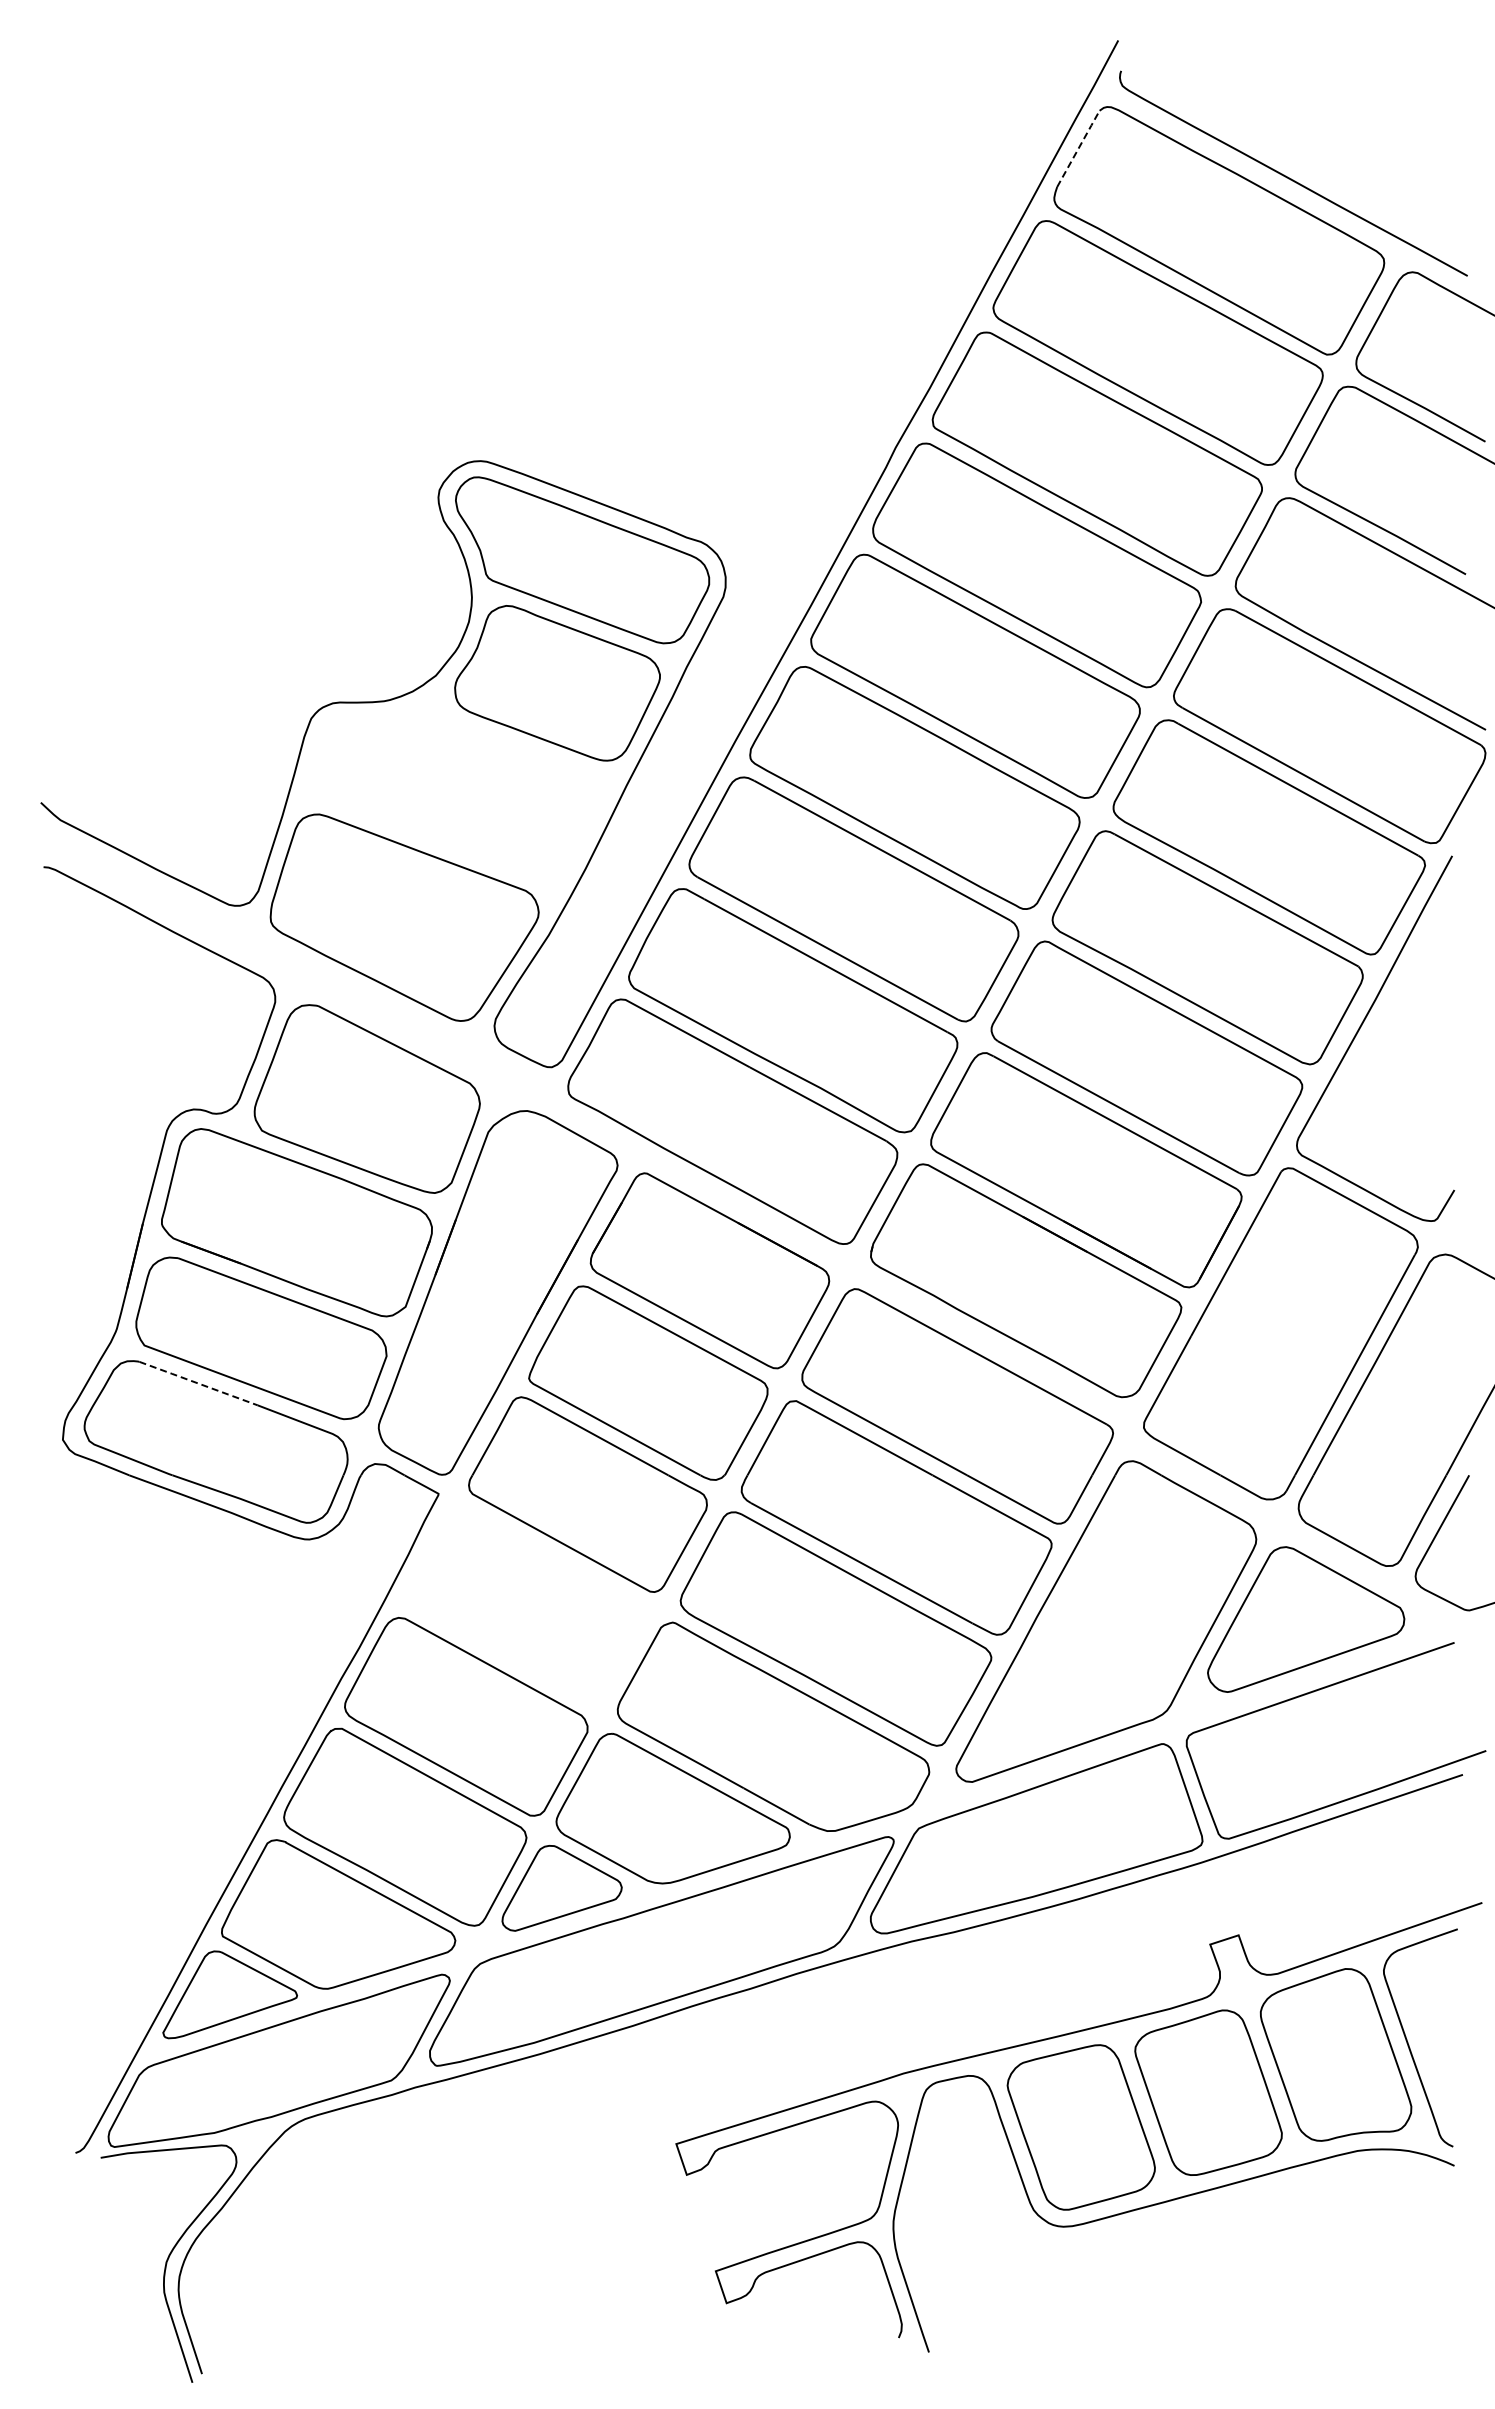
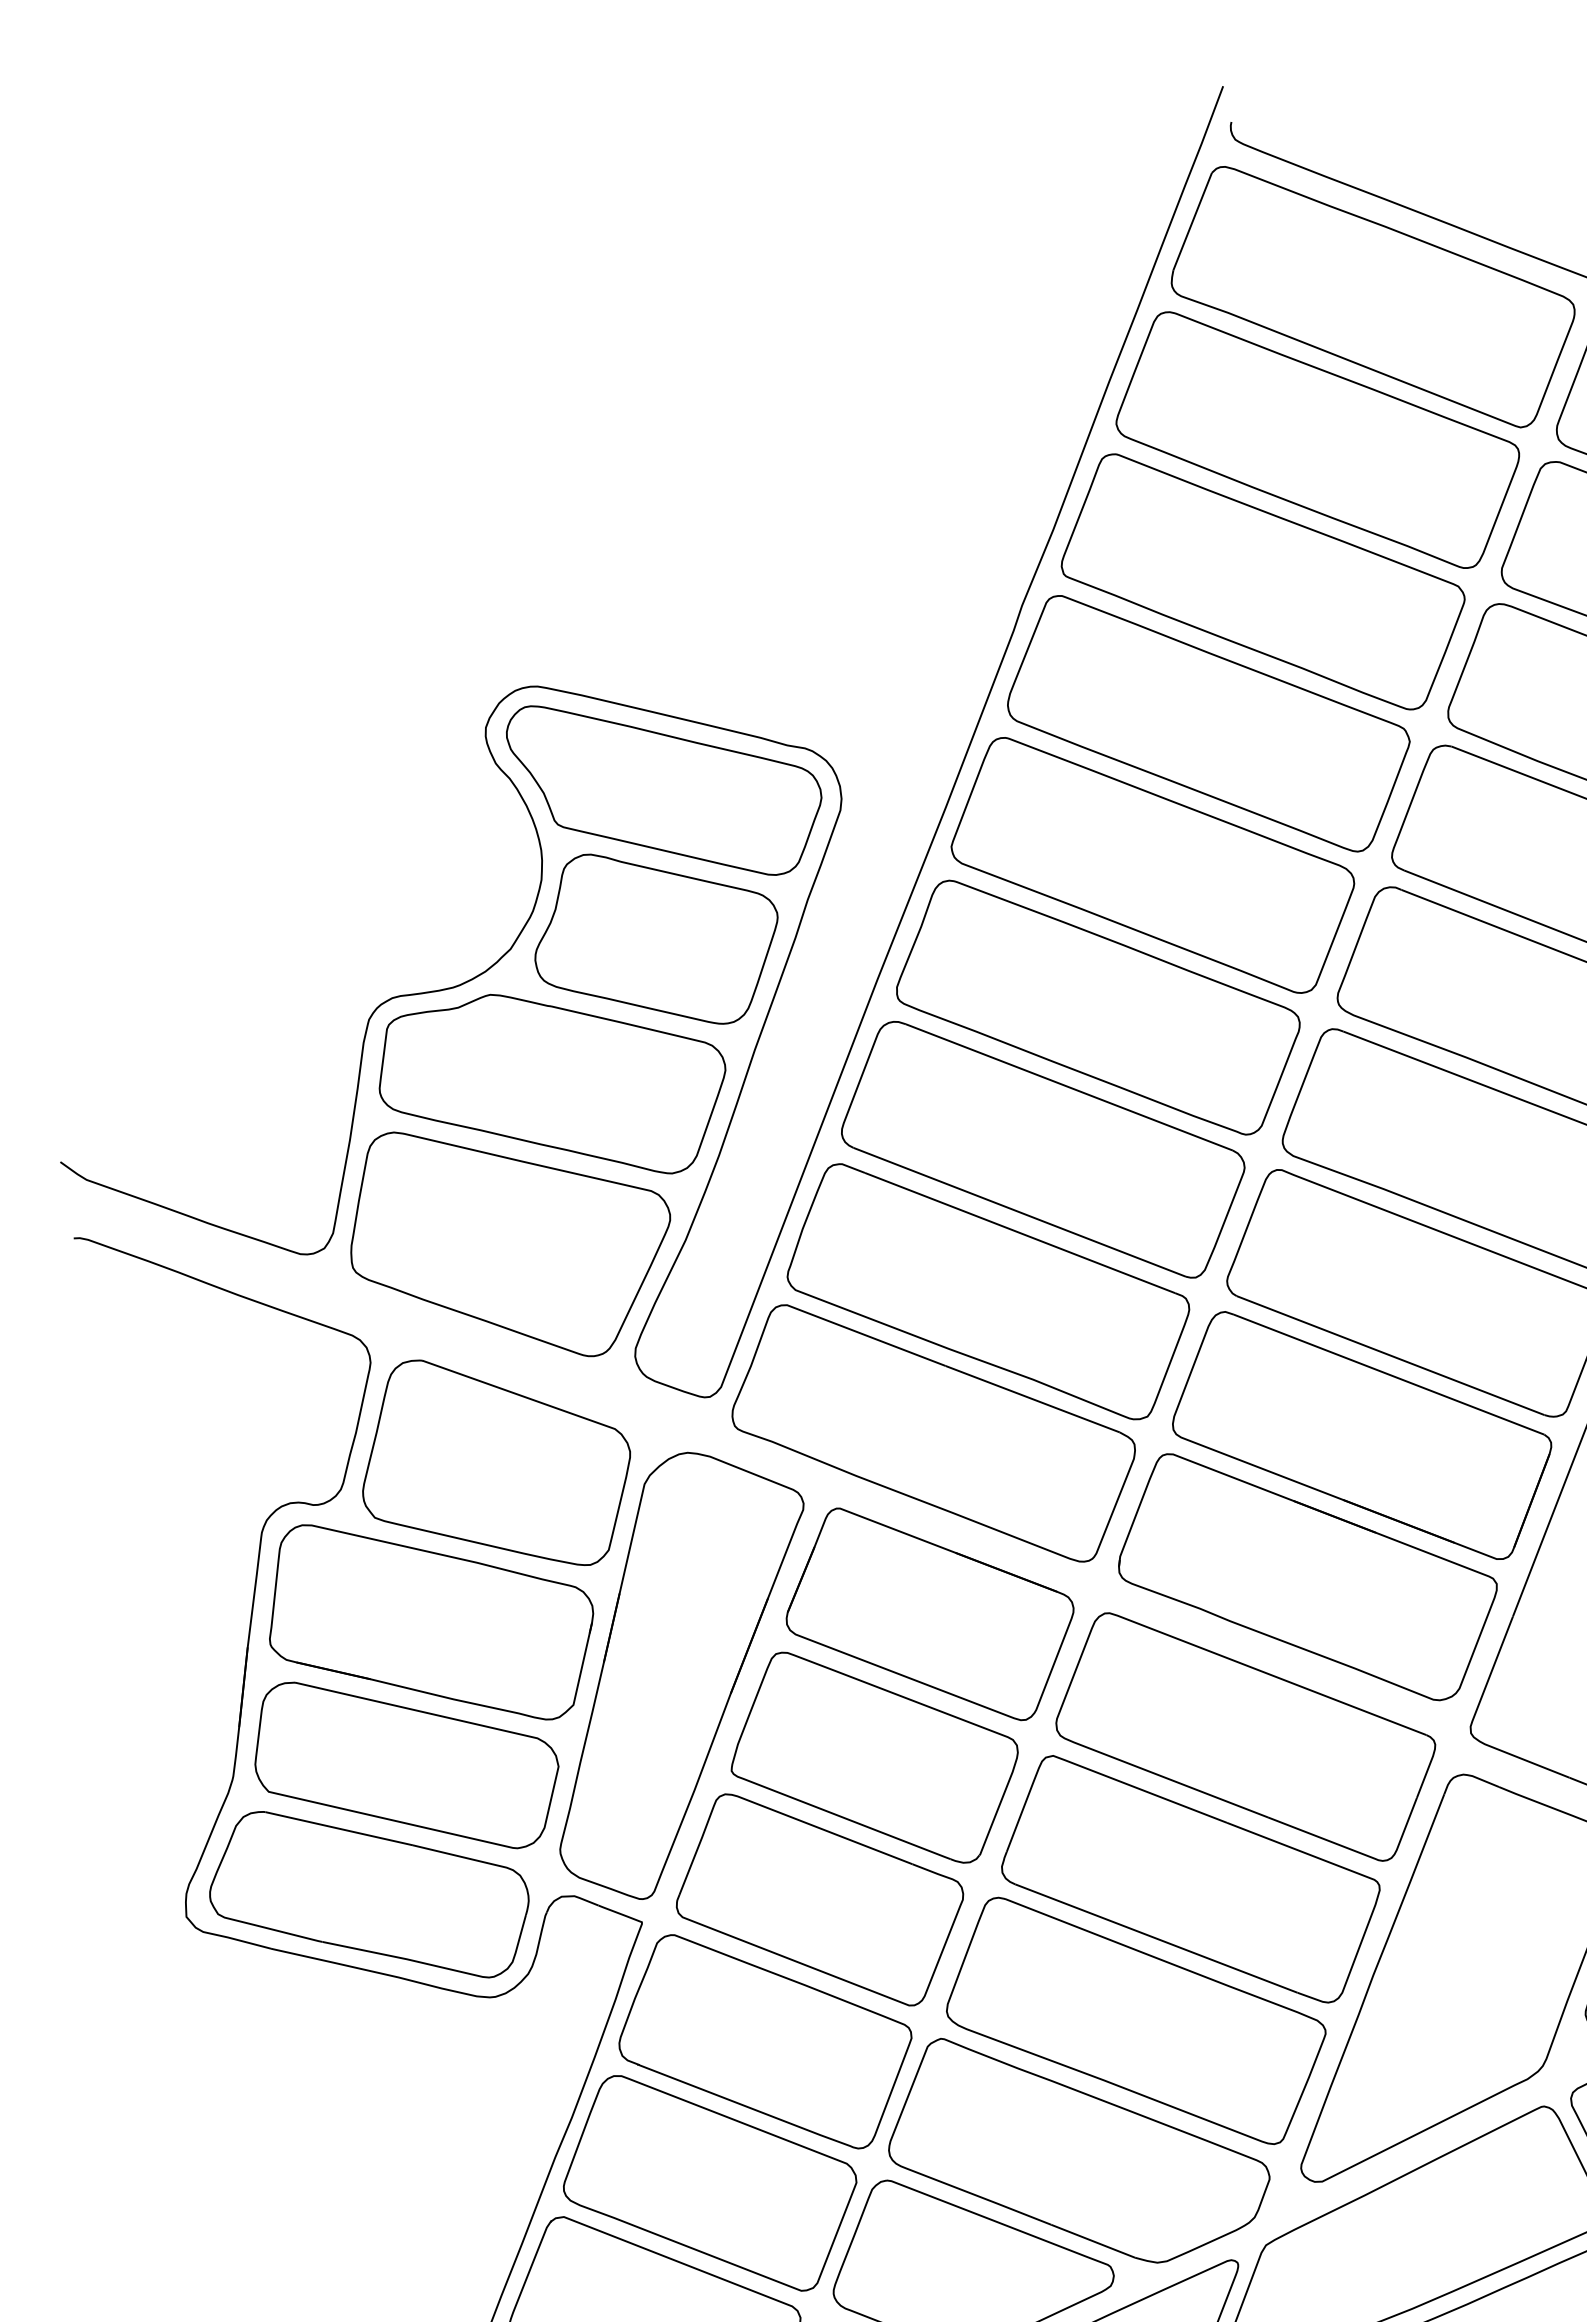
line: (1078, 148) -> (1192, 221), dashed -> solid
part: (456, 794) -> (553, 1087), added
line: (199, 1383) -> (340, 1828), dashed -> solid
part: (527, 1605) -> (765, 2041), added

